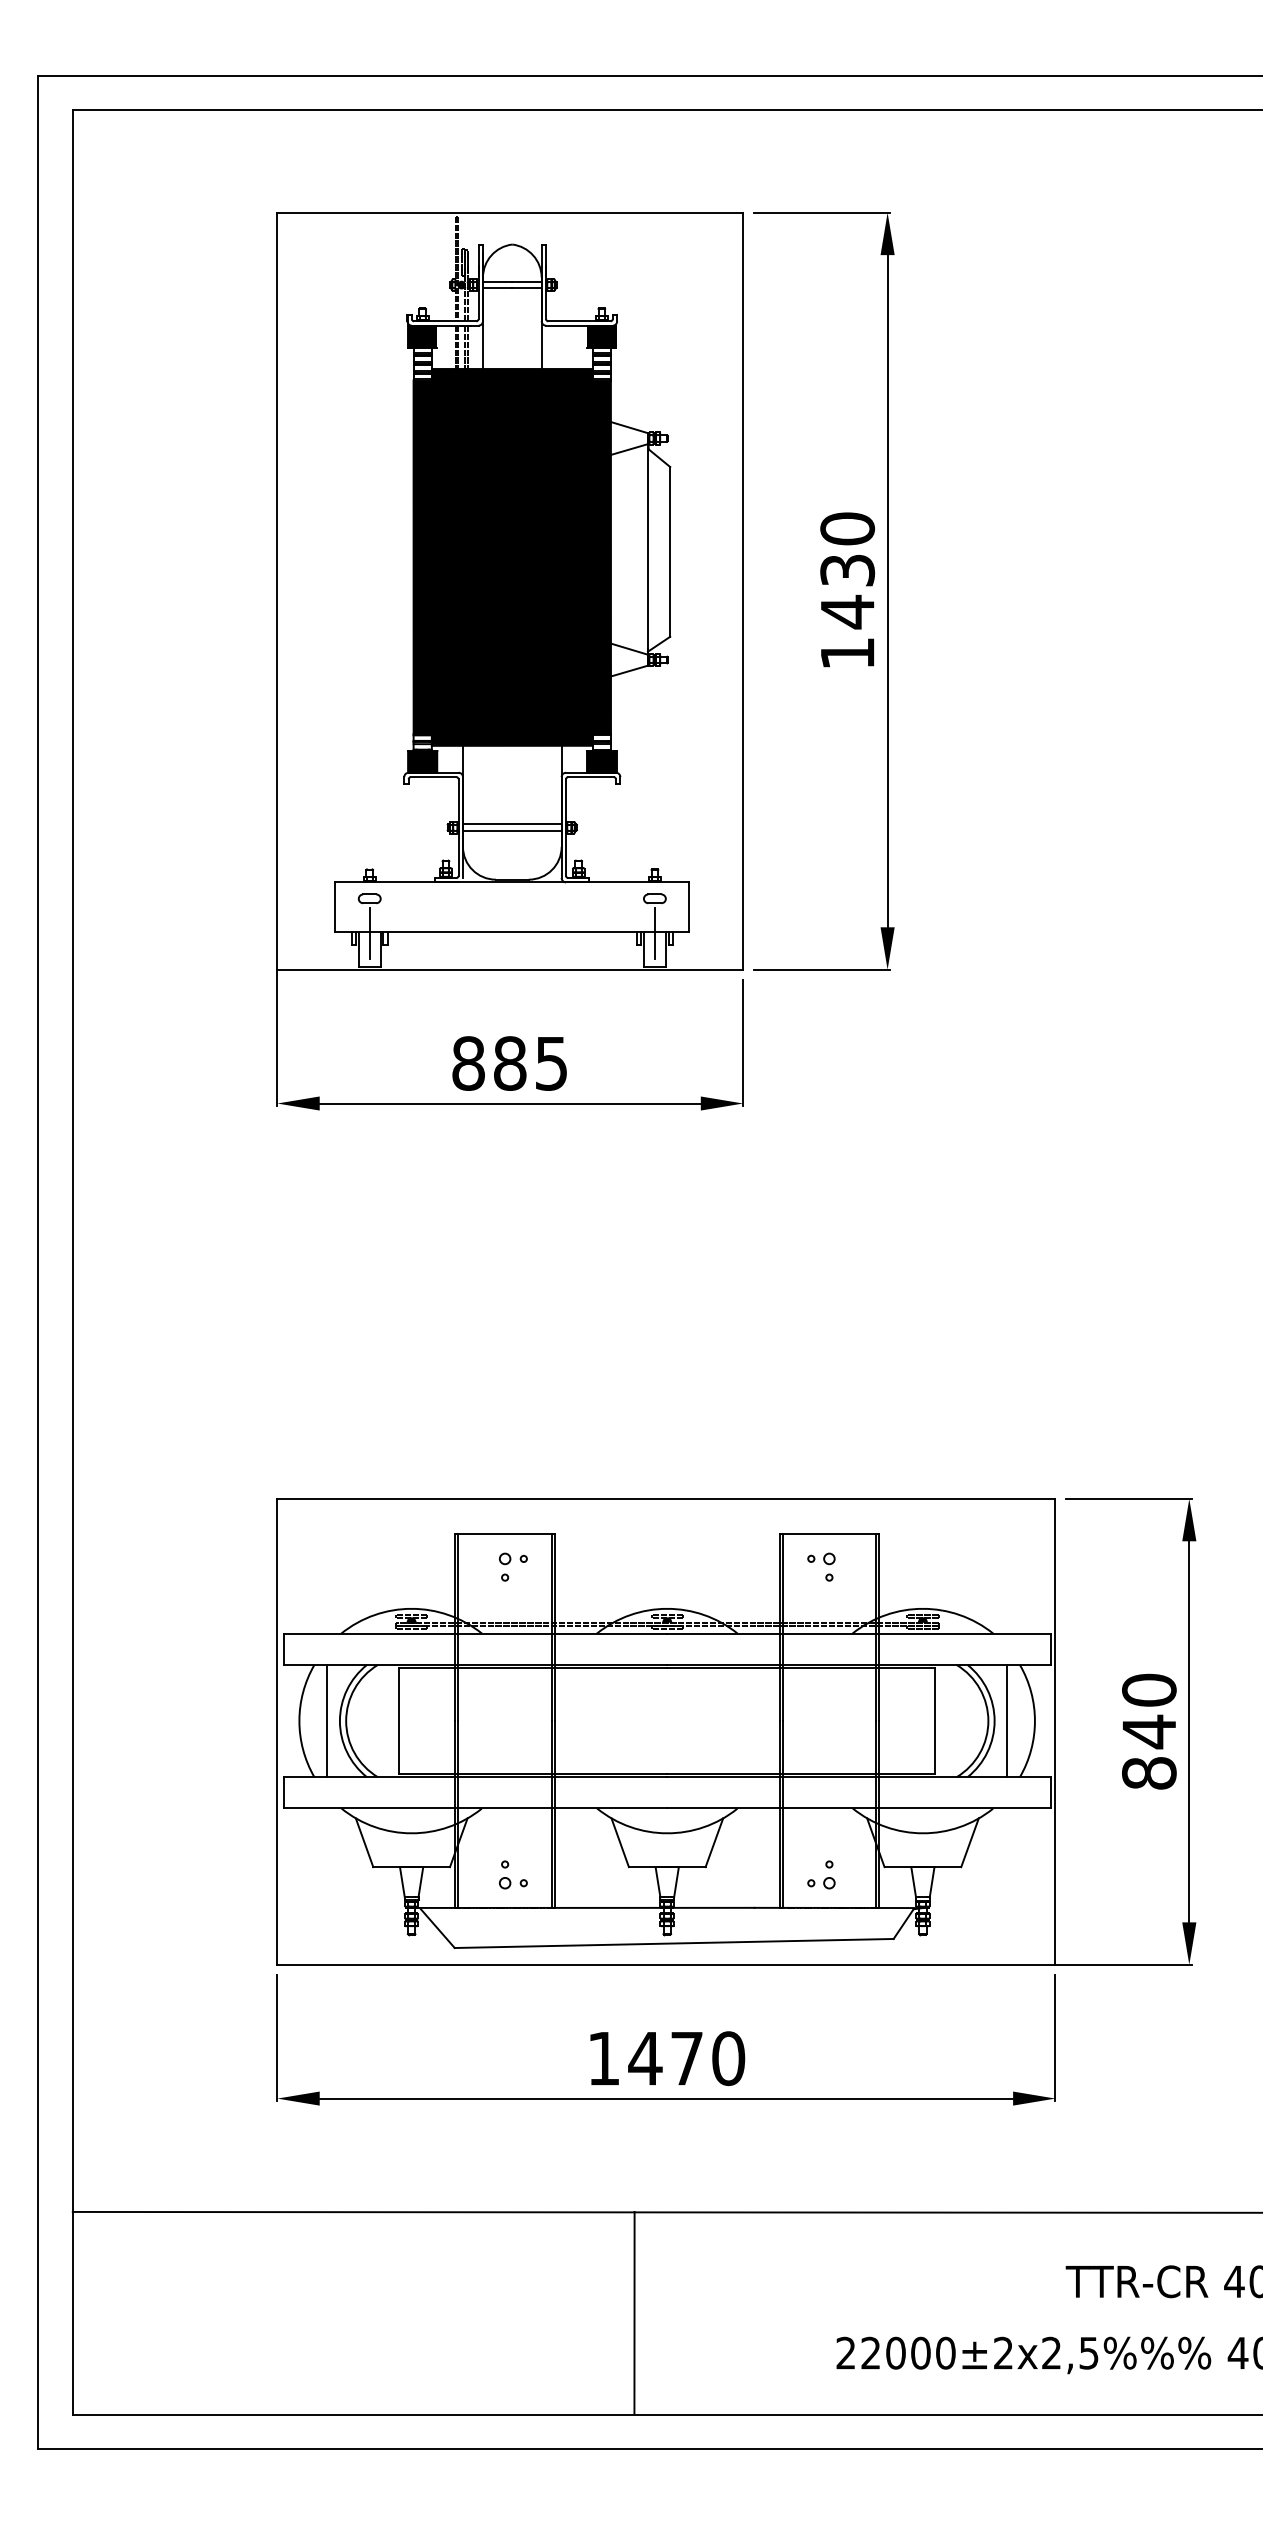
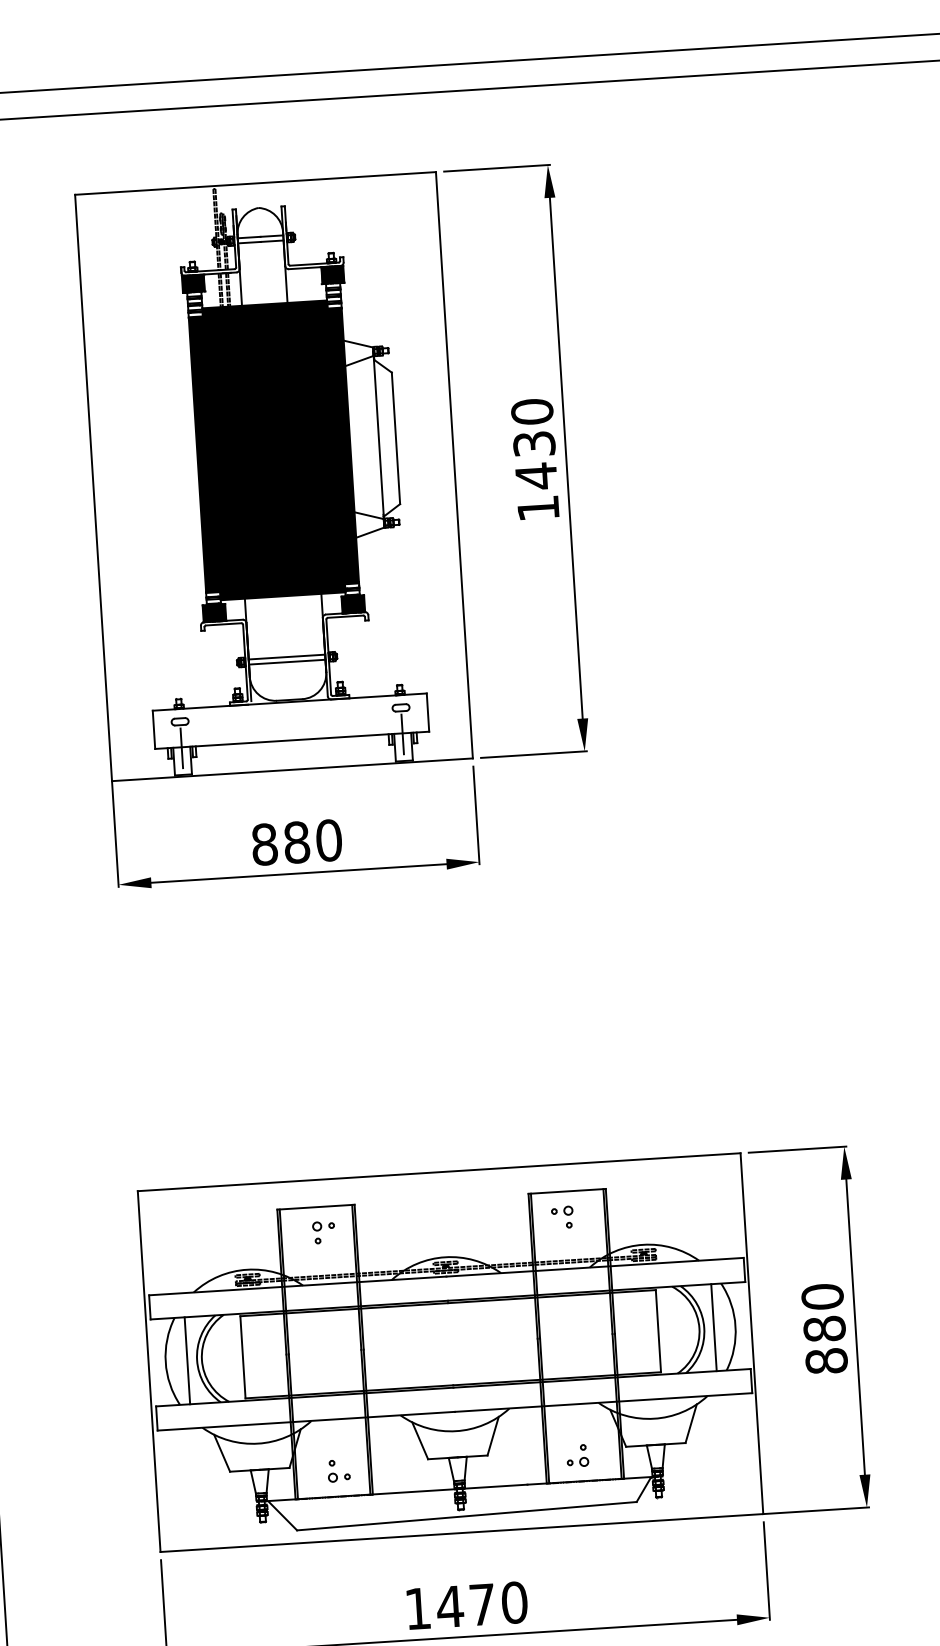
text: (551, 1063) -> (328, 840), 885 -> 880
text: (1149, 1731) -> (824, 1328), 840 -> 880

